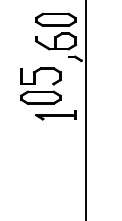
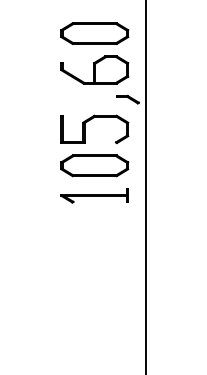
part: (40, 85) -> (94, 145), moved

